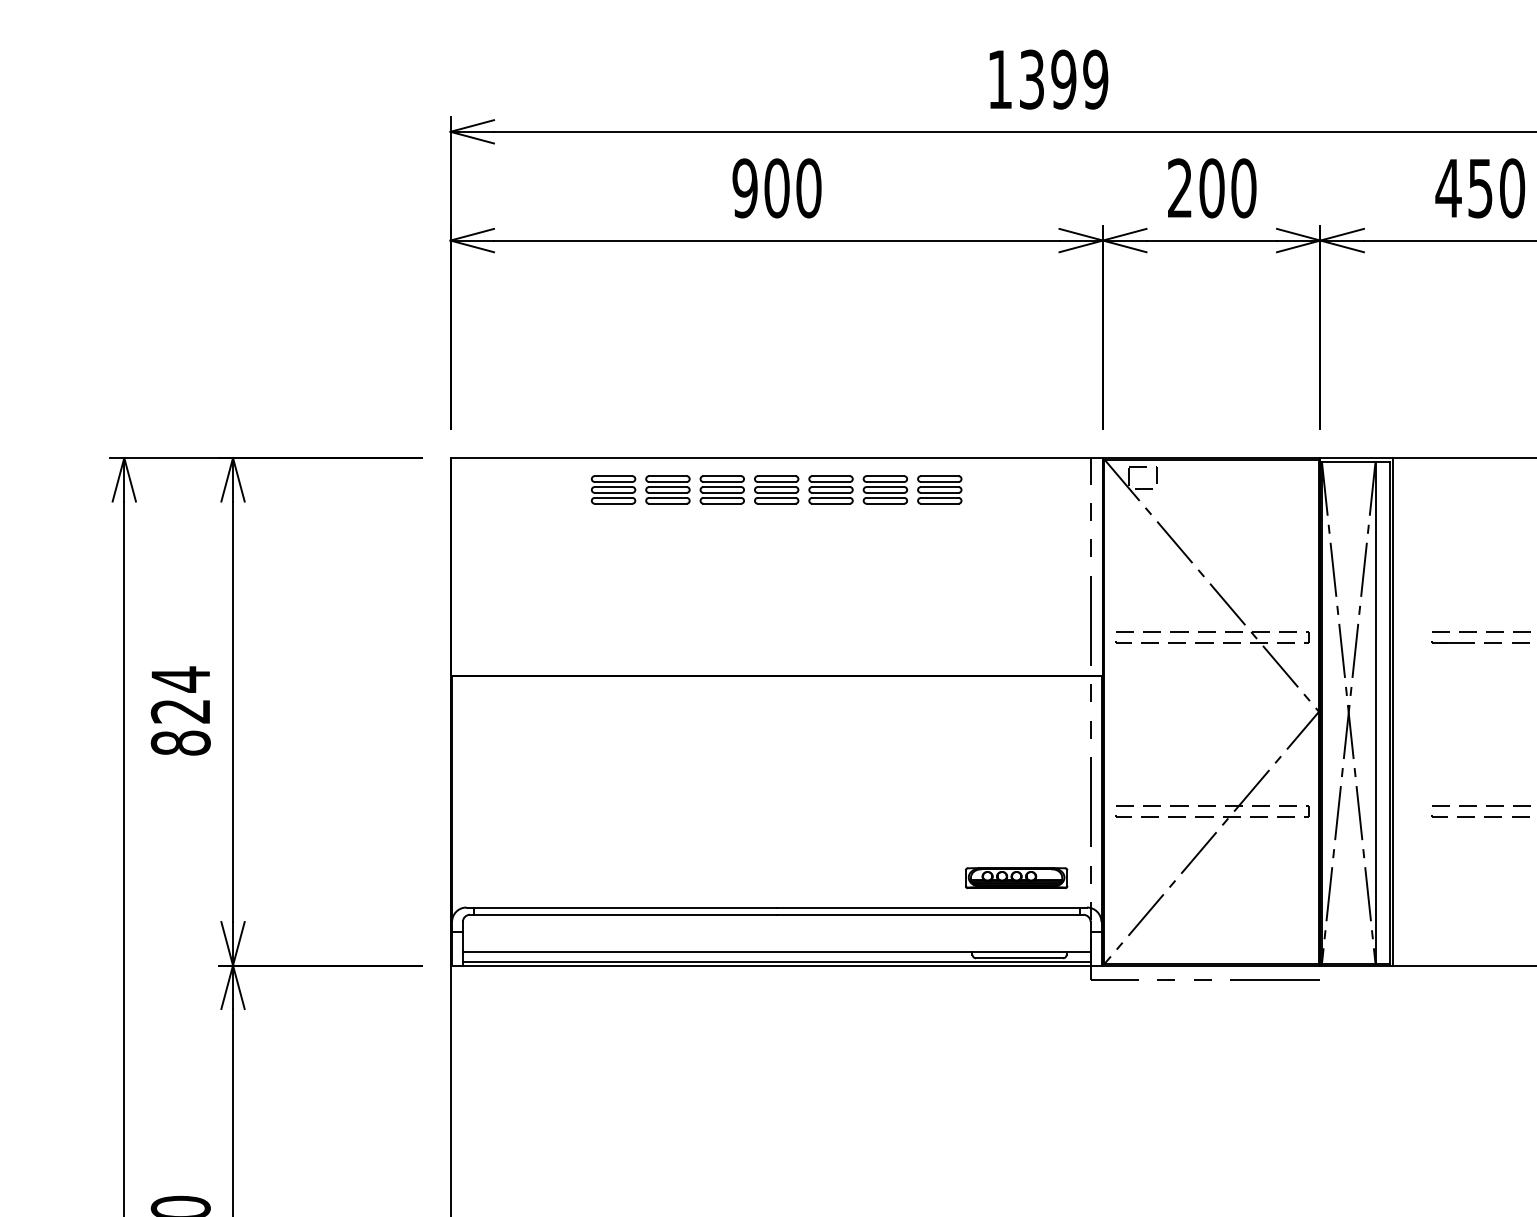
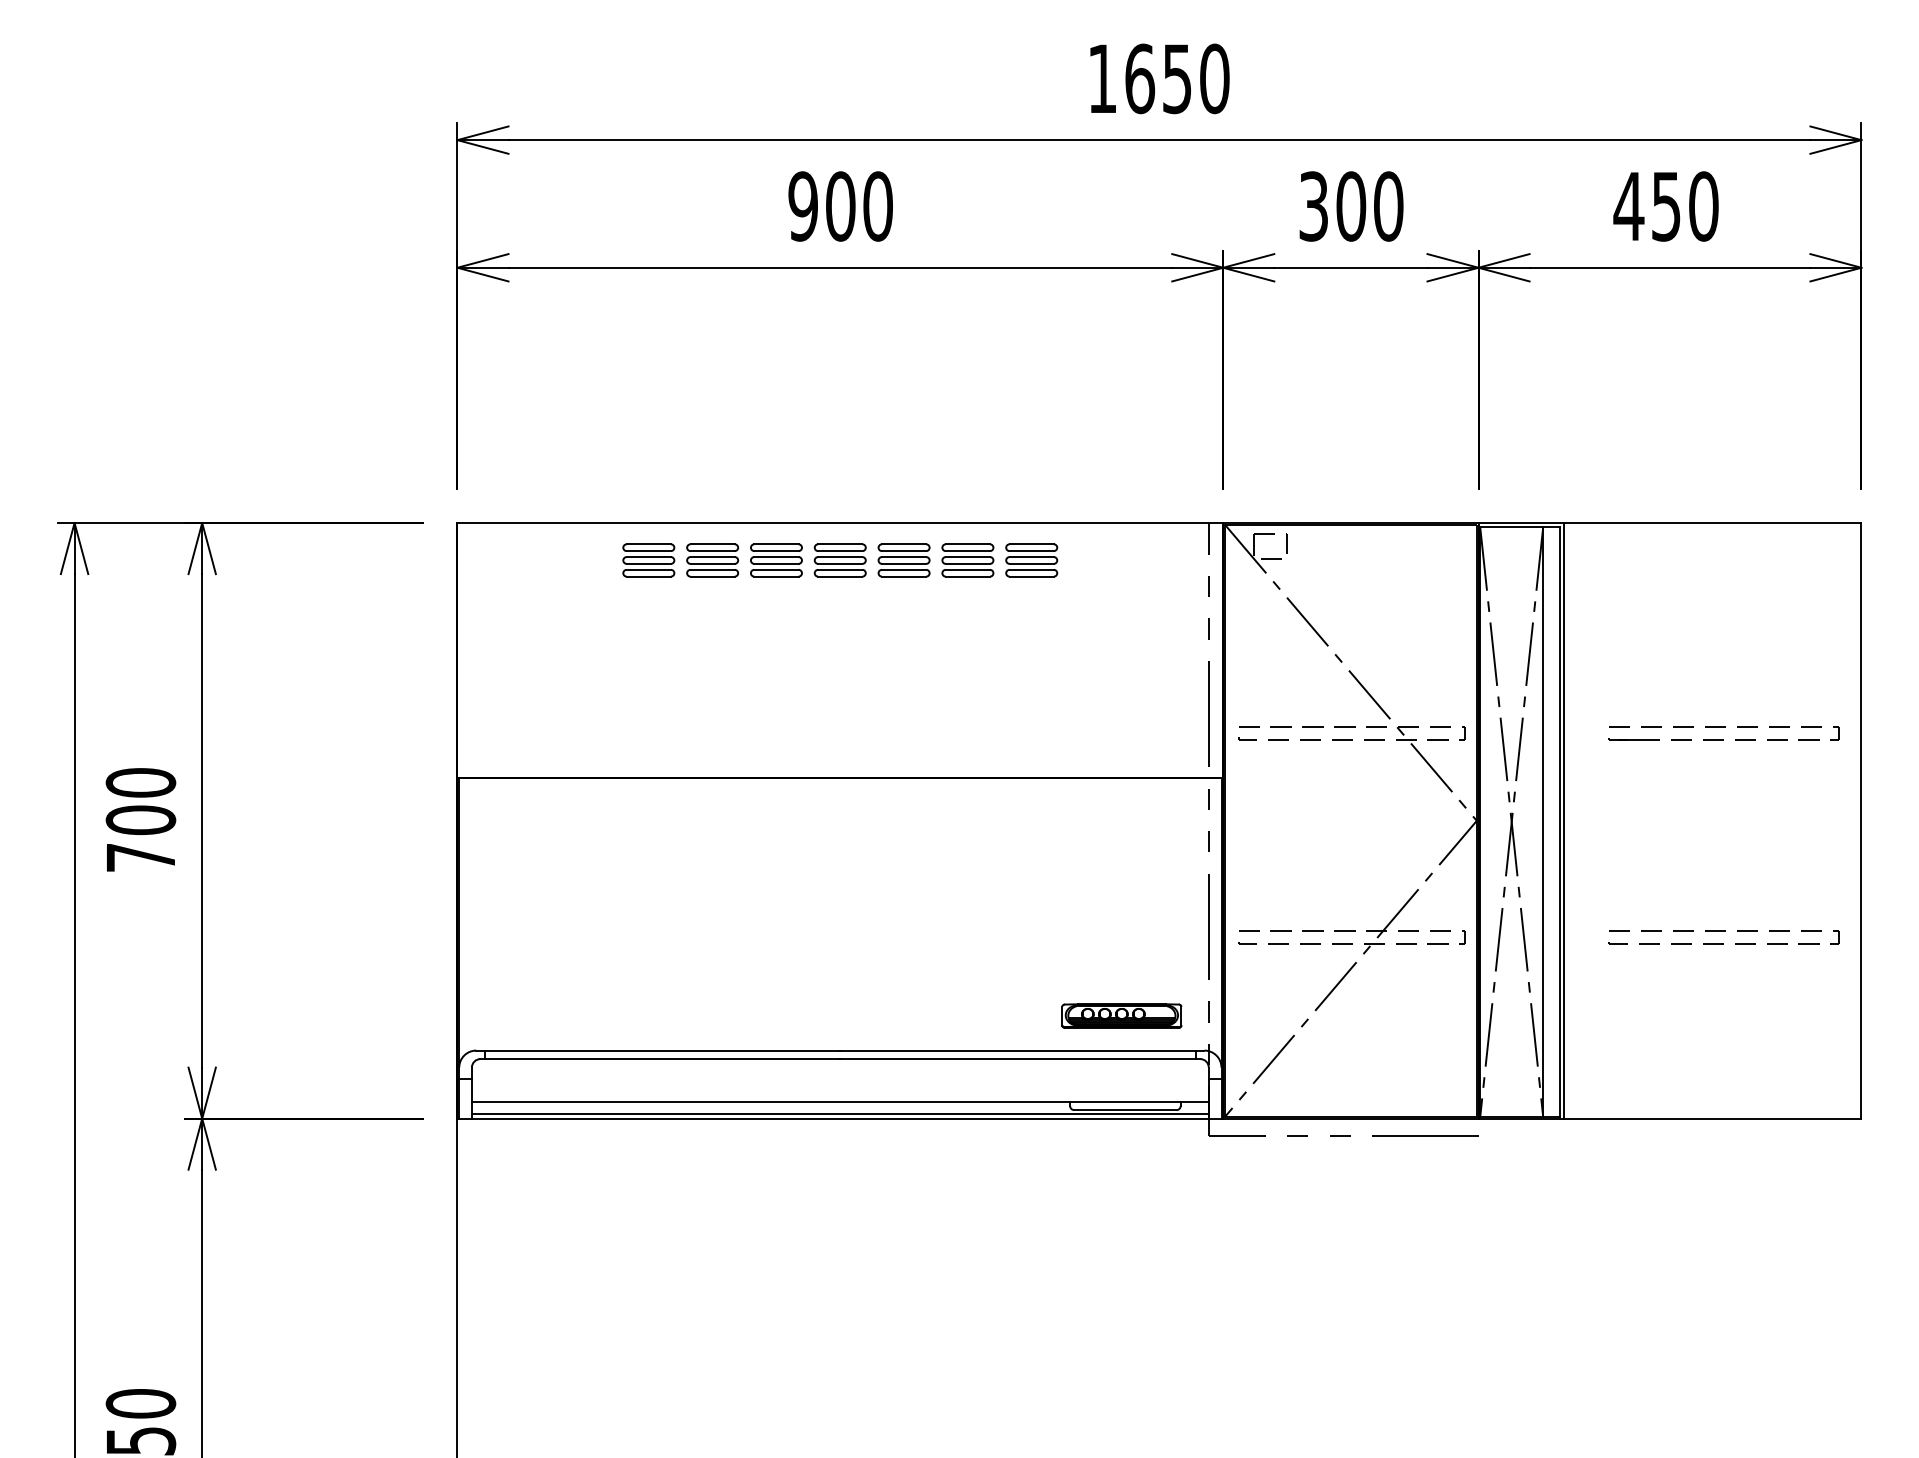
text: (1063, 79) -> (1177, 78), 1399 -> 1650
text: (1179, 188) -> (1313, 206), 200 -> 300
text: (180, 710) -> (140, 819), 824 -> 700

